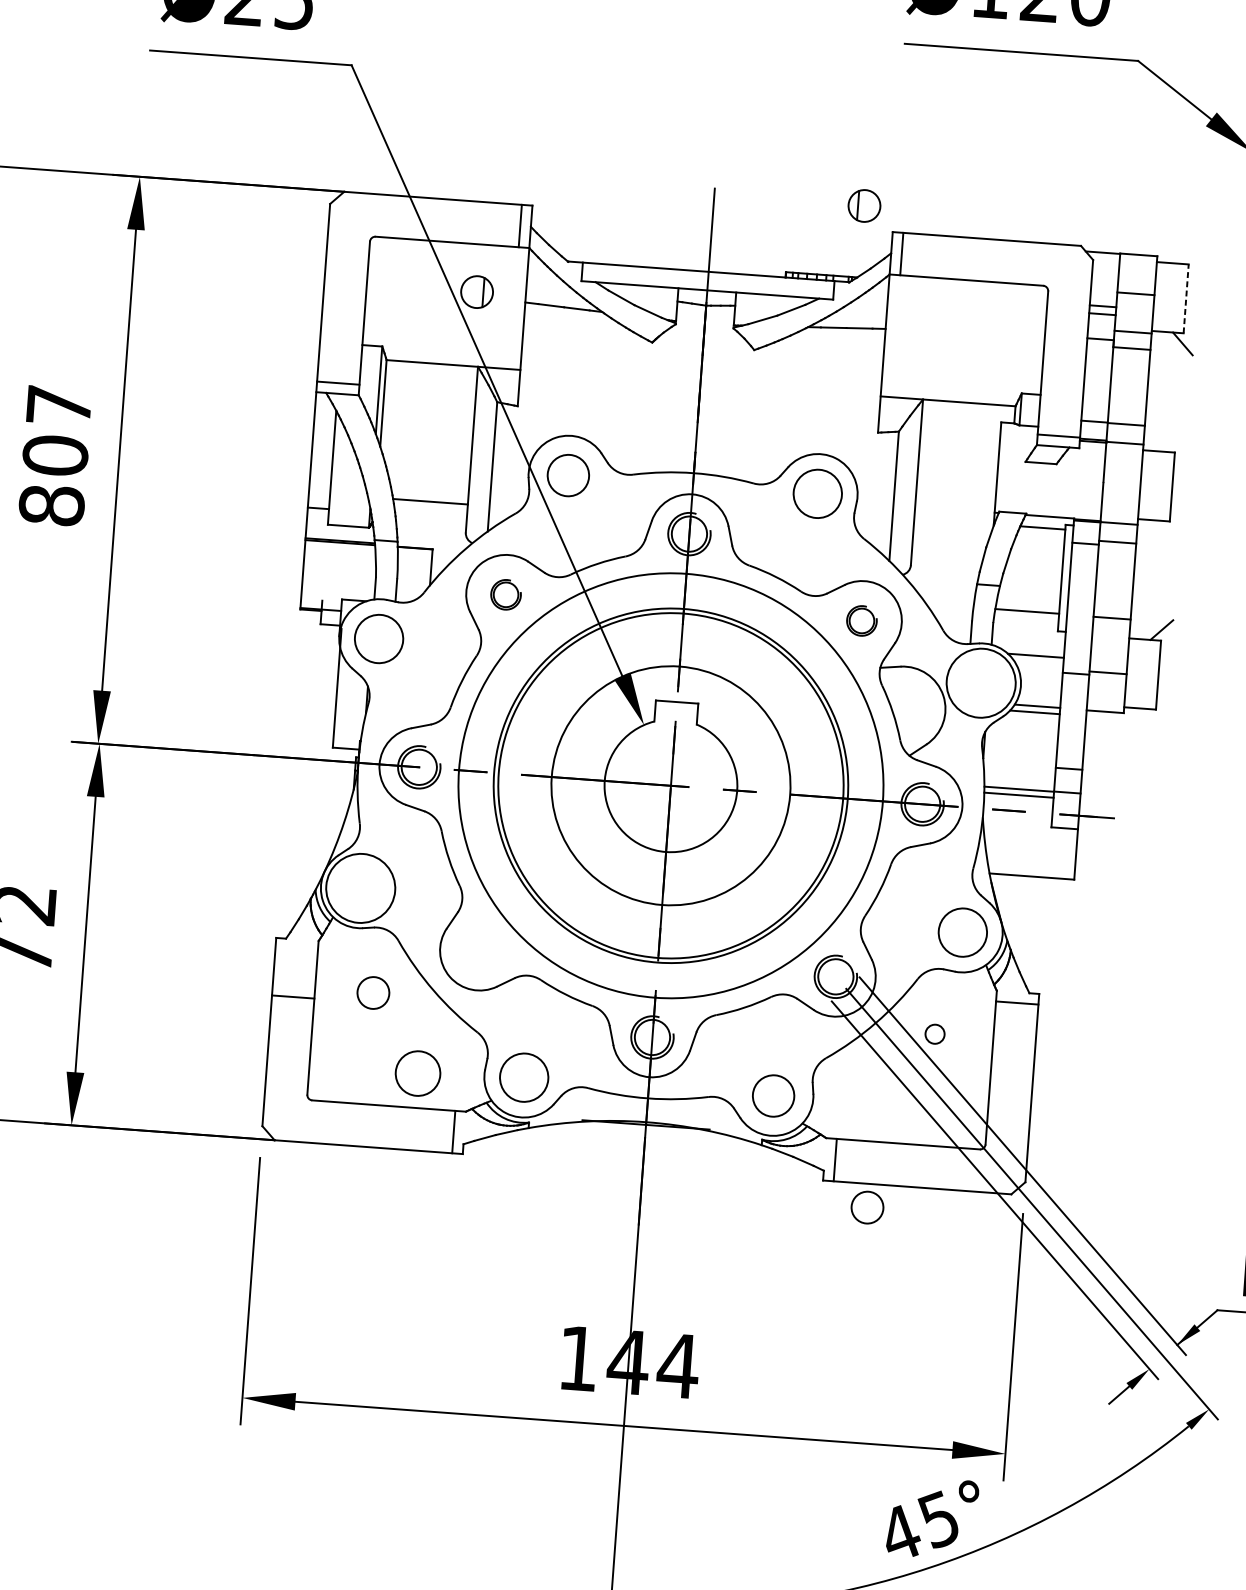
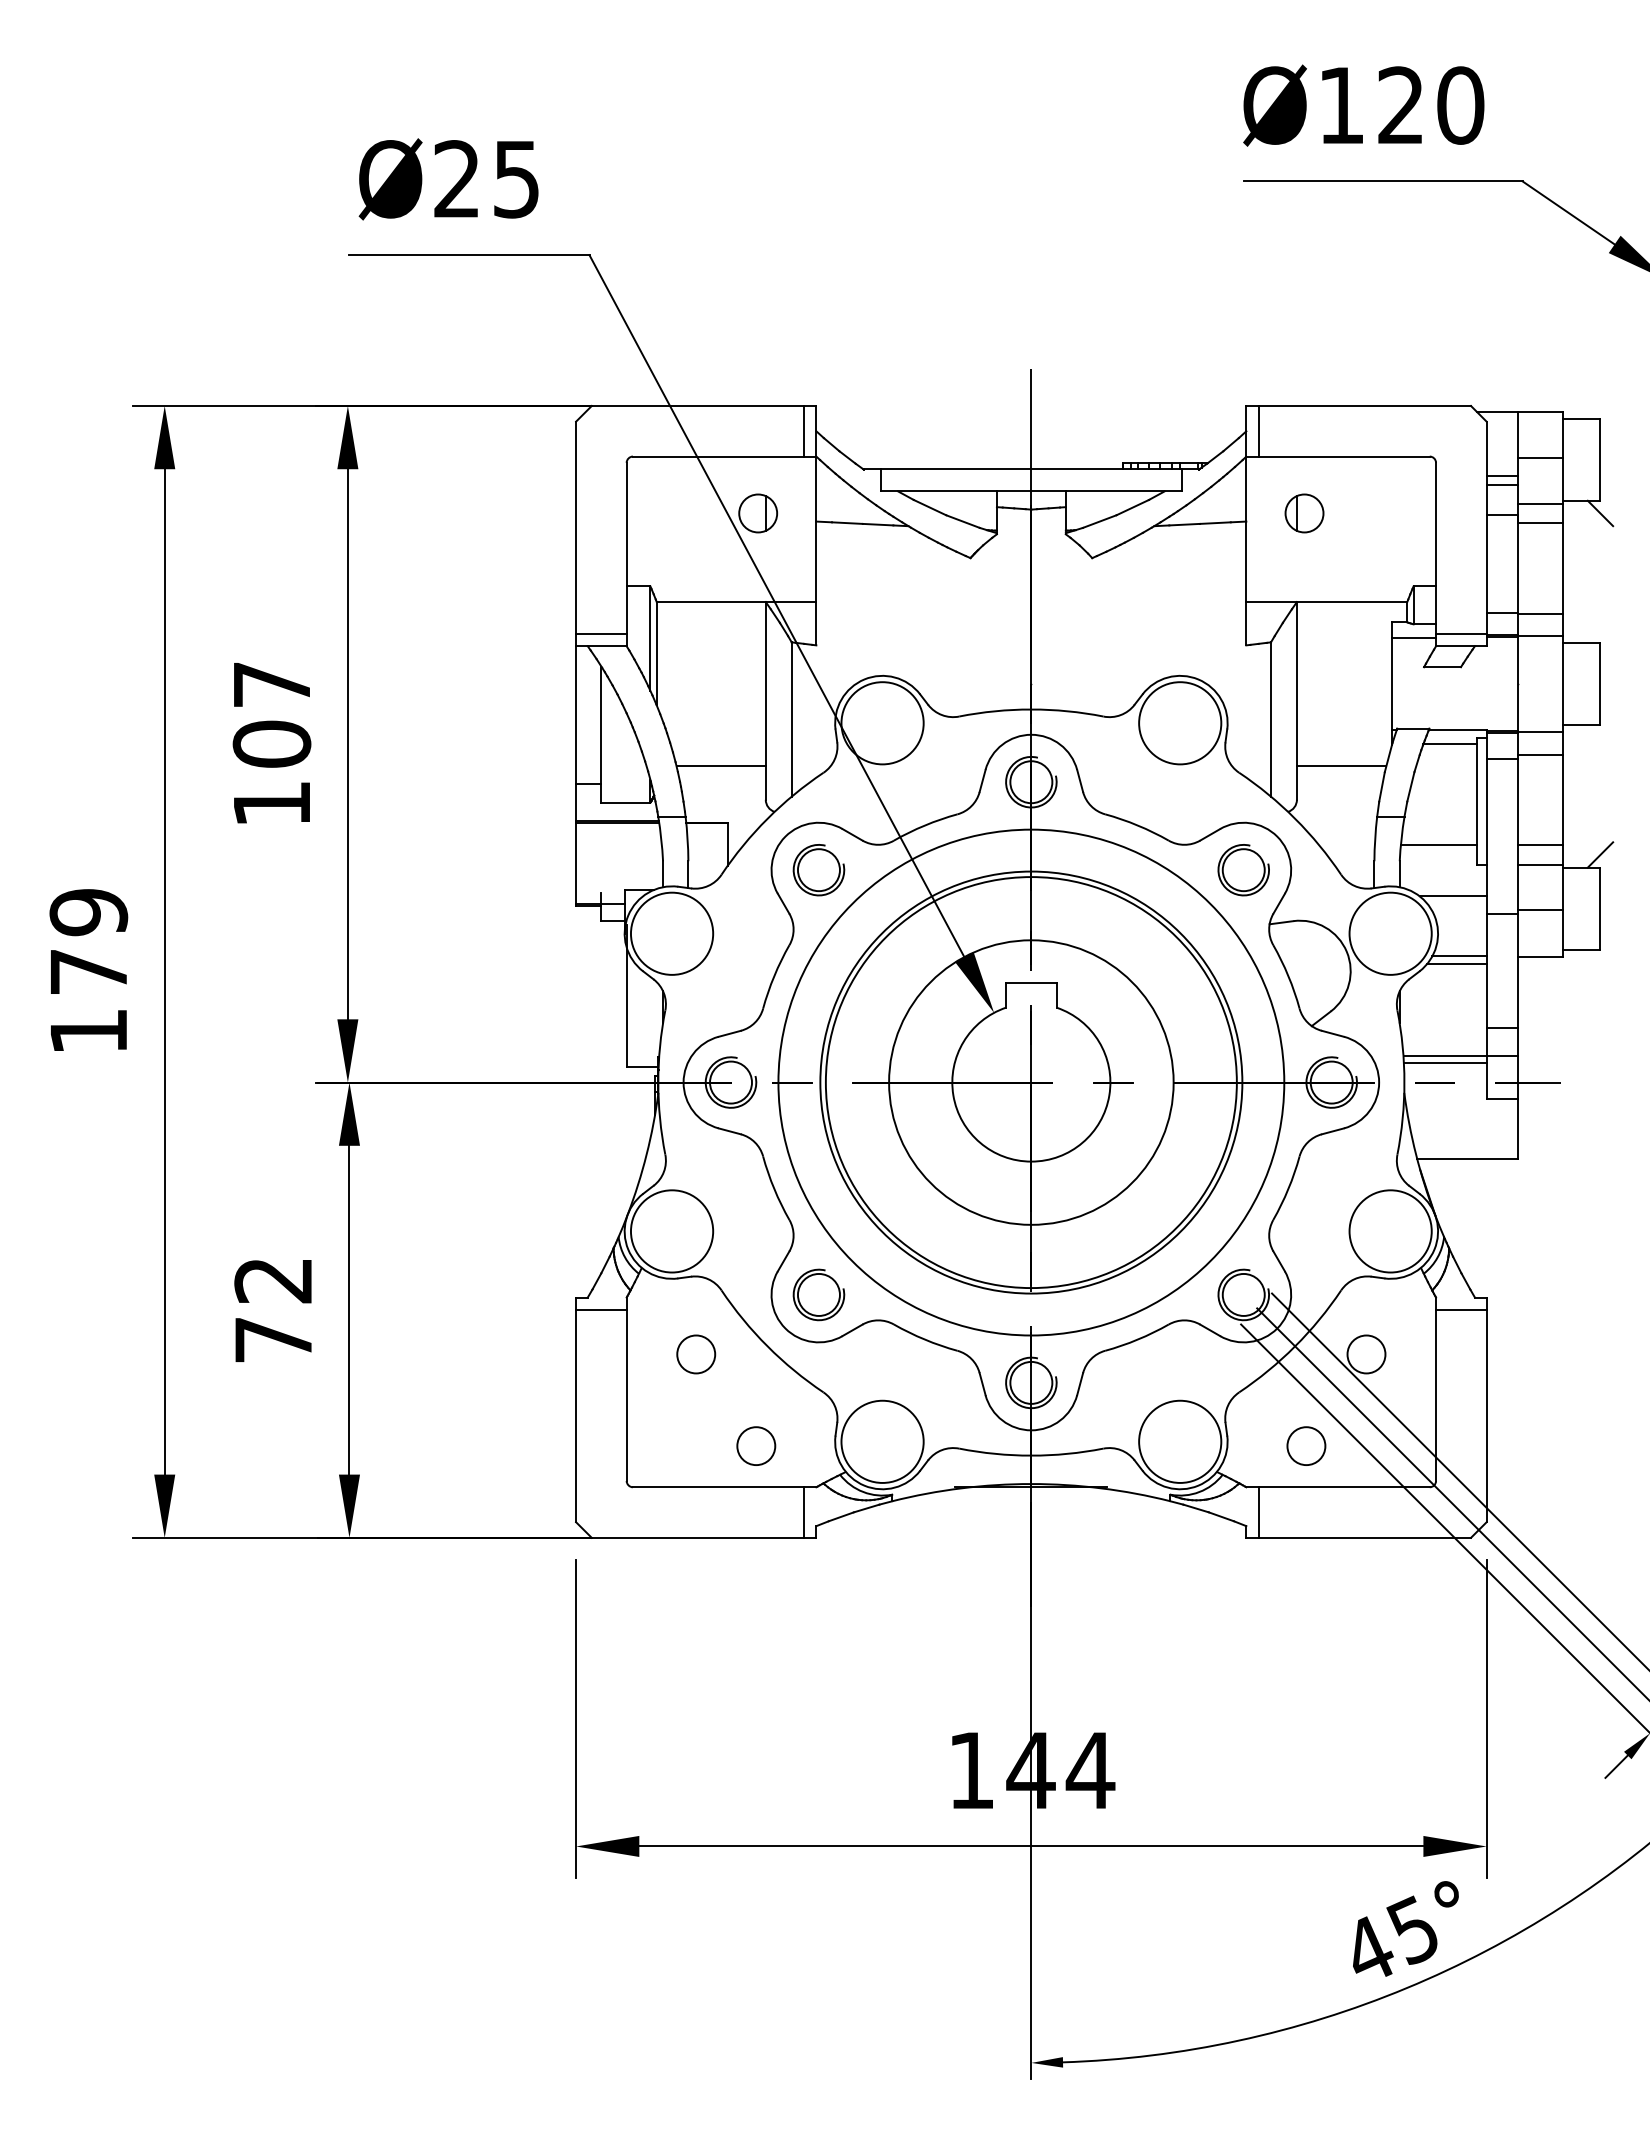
part: (864, 206) -> (1304, 513), moved
line: (1186, 298) -> (1600, 459), dashed -> solid
line: (1018, 437) -> (1413, 638), added
circle: (568, 475) -> (882, 723), size x1.67
circle: (818, 494) -> (1180, 723), size x1.43
text: (51, 505) -> (271, 803), 807 -> 107
line: (950, 540) -> (1341, 766), added
part: (505, 595) -> (818, 870), size x1.43
part: (861, 621) -> (1243, 870), size x1.43
line: (1111, 634) -> (1540, 864), added
circle: (378, 638) -> (671, 933), size x1.43
circle: (962, 932) -> (1390, 1231), size x1.43
part: (479, 950) -> (818, 1294), added
line: (293, 997) -> (601, 1310), moved
circle: (935, 1034) -> (1366, 1354), size x1.67
circle: (418, 1073) -> (756, 1445), size x0.71
circle: (524, 1077) -> (882, 1441), size x1.43
circle: (773, 1095) -> (1180, 1441), size x1.67
circle: (867, 1207) -> (1306, 1445), moved

